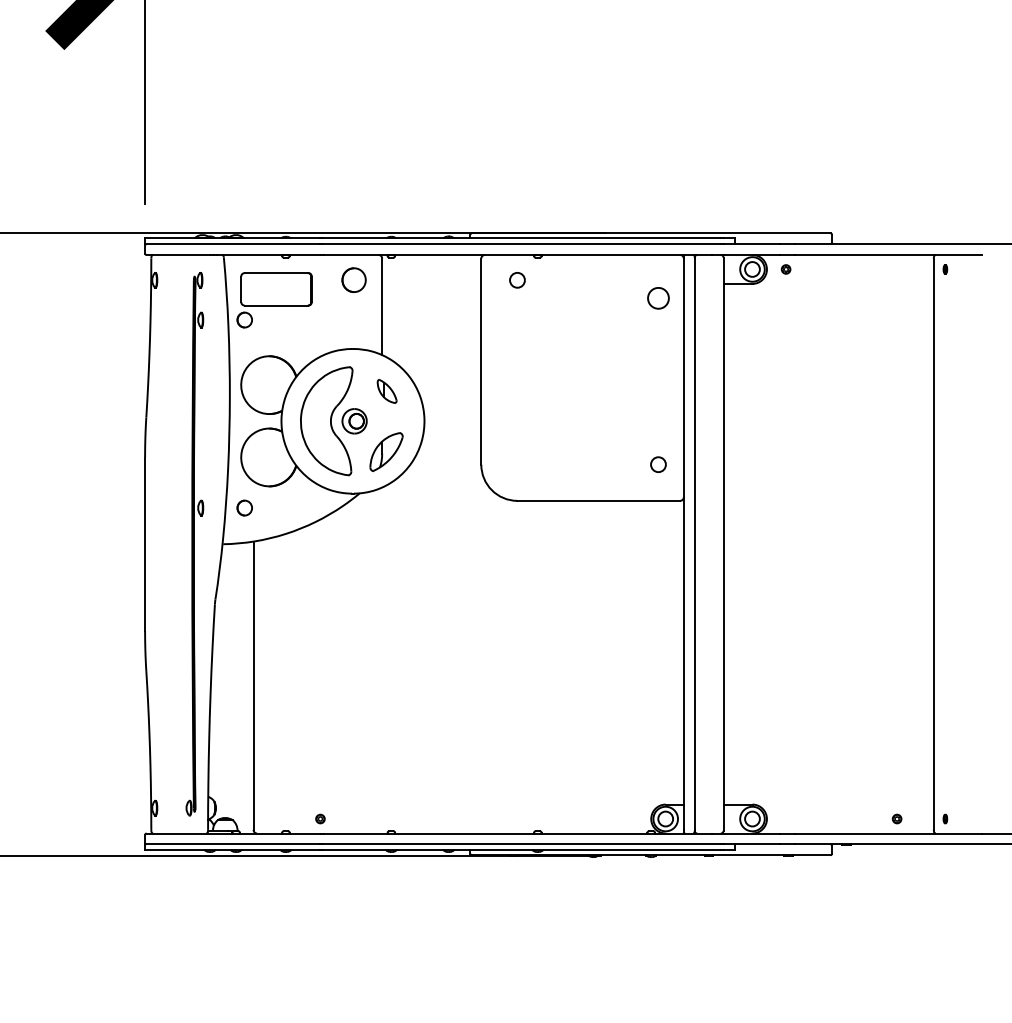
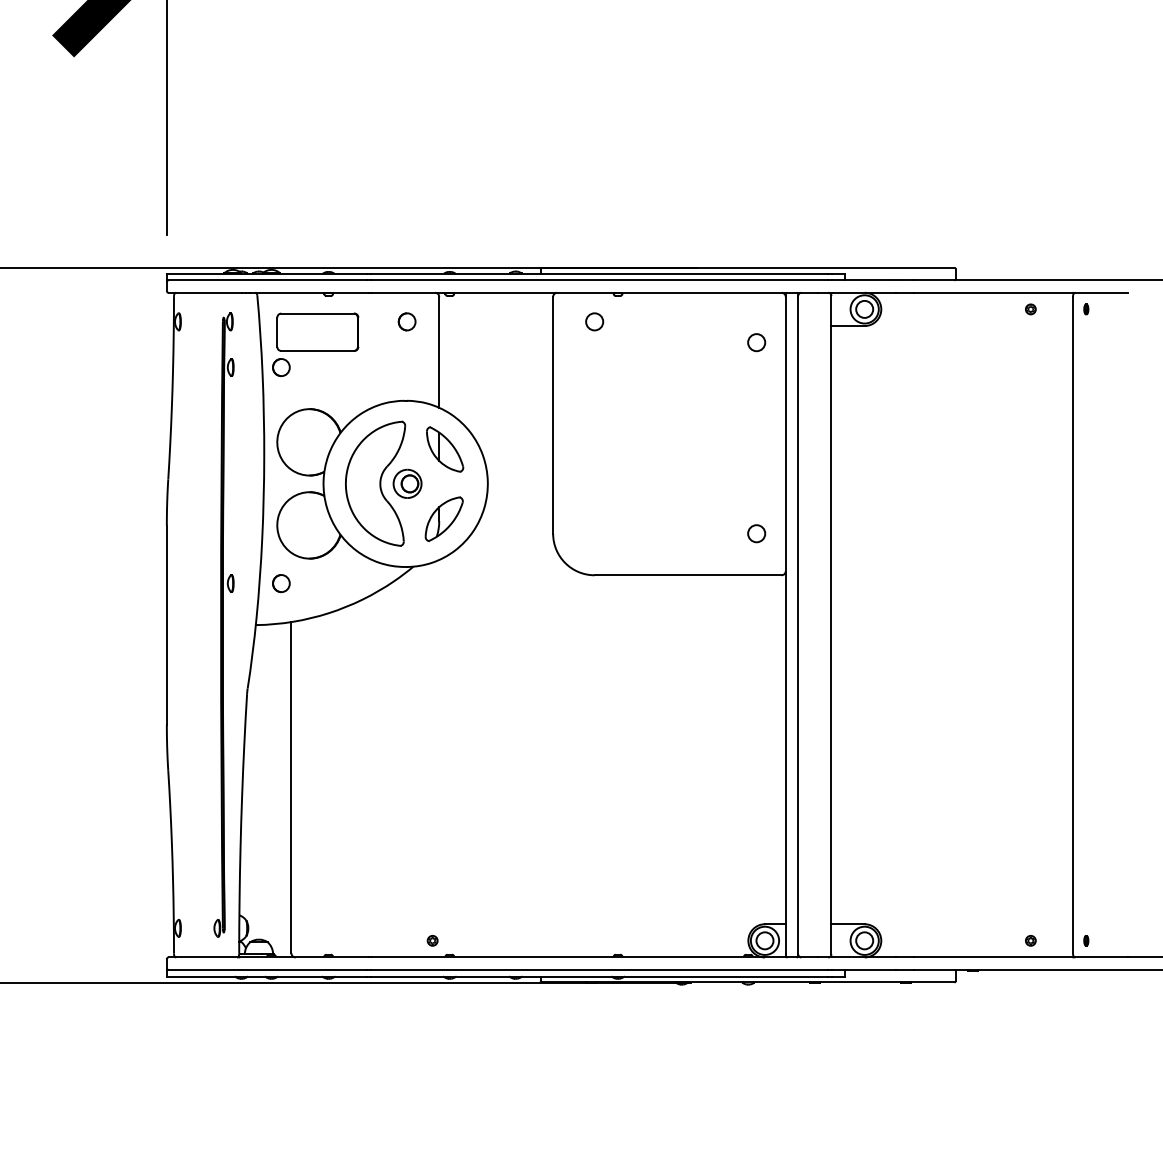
part: (785, 269) -> (1030, 309), moved
part: (354, 280) -> (407, 322), size x0.62
circle: (658, 298) -> (756, 342), size x0.71
part: (386, 391) -> (444, 449), size x1.67
part: (320, 818) -> (432, 940), moved

